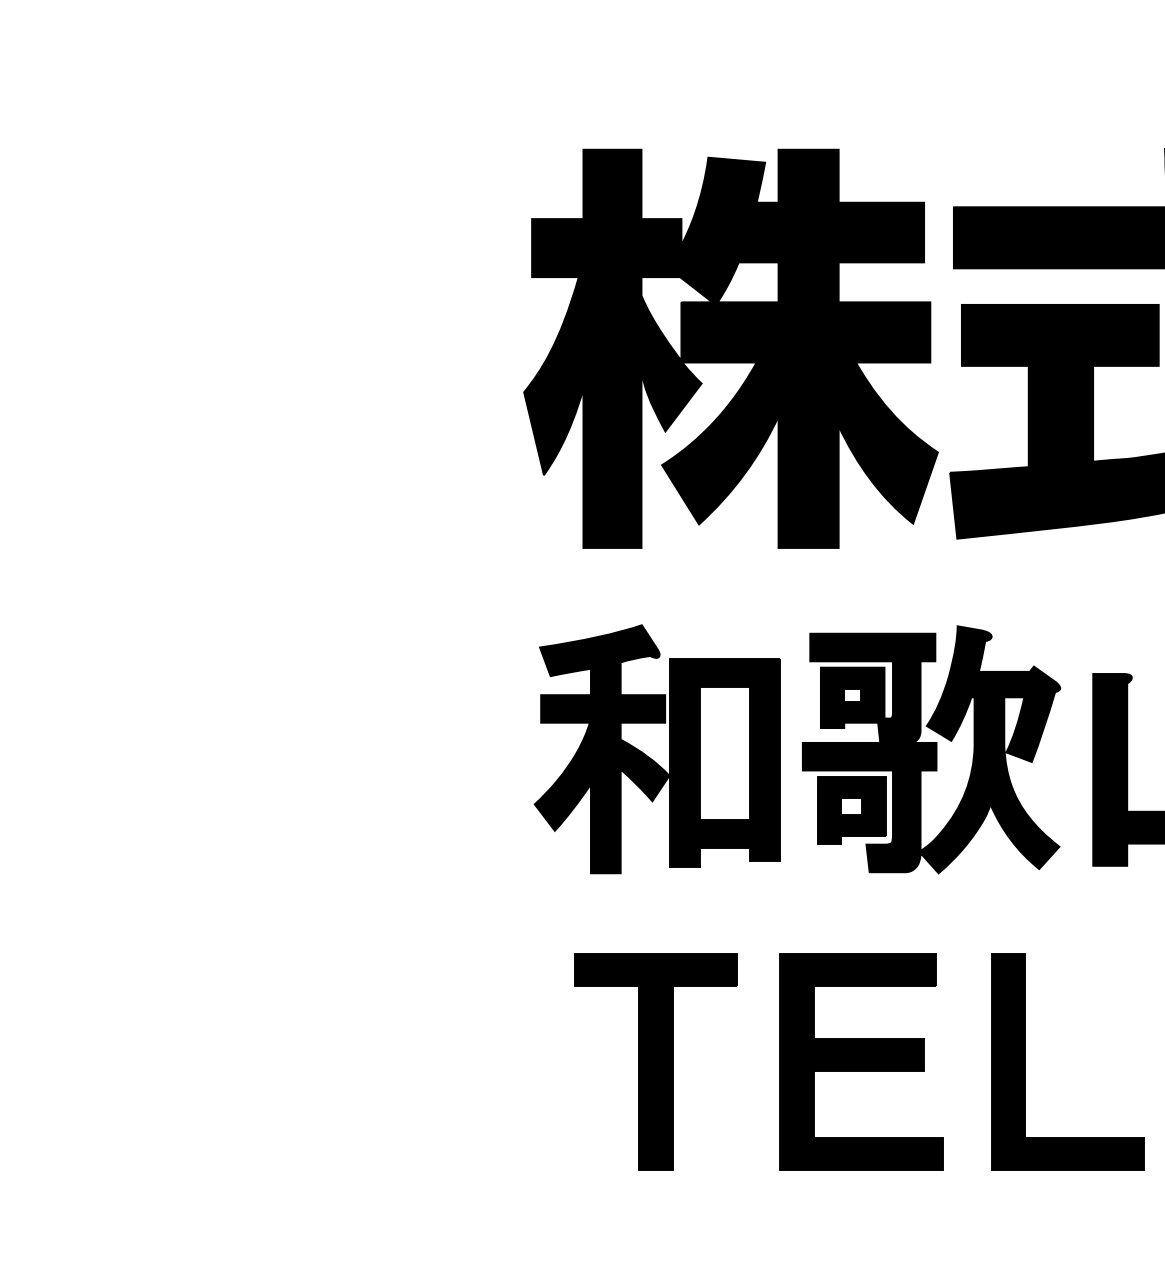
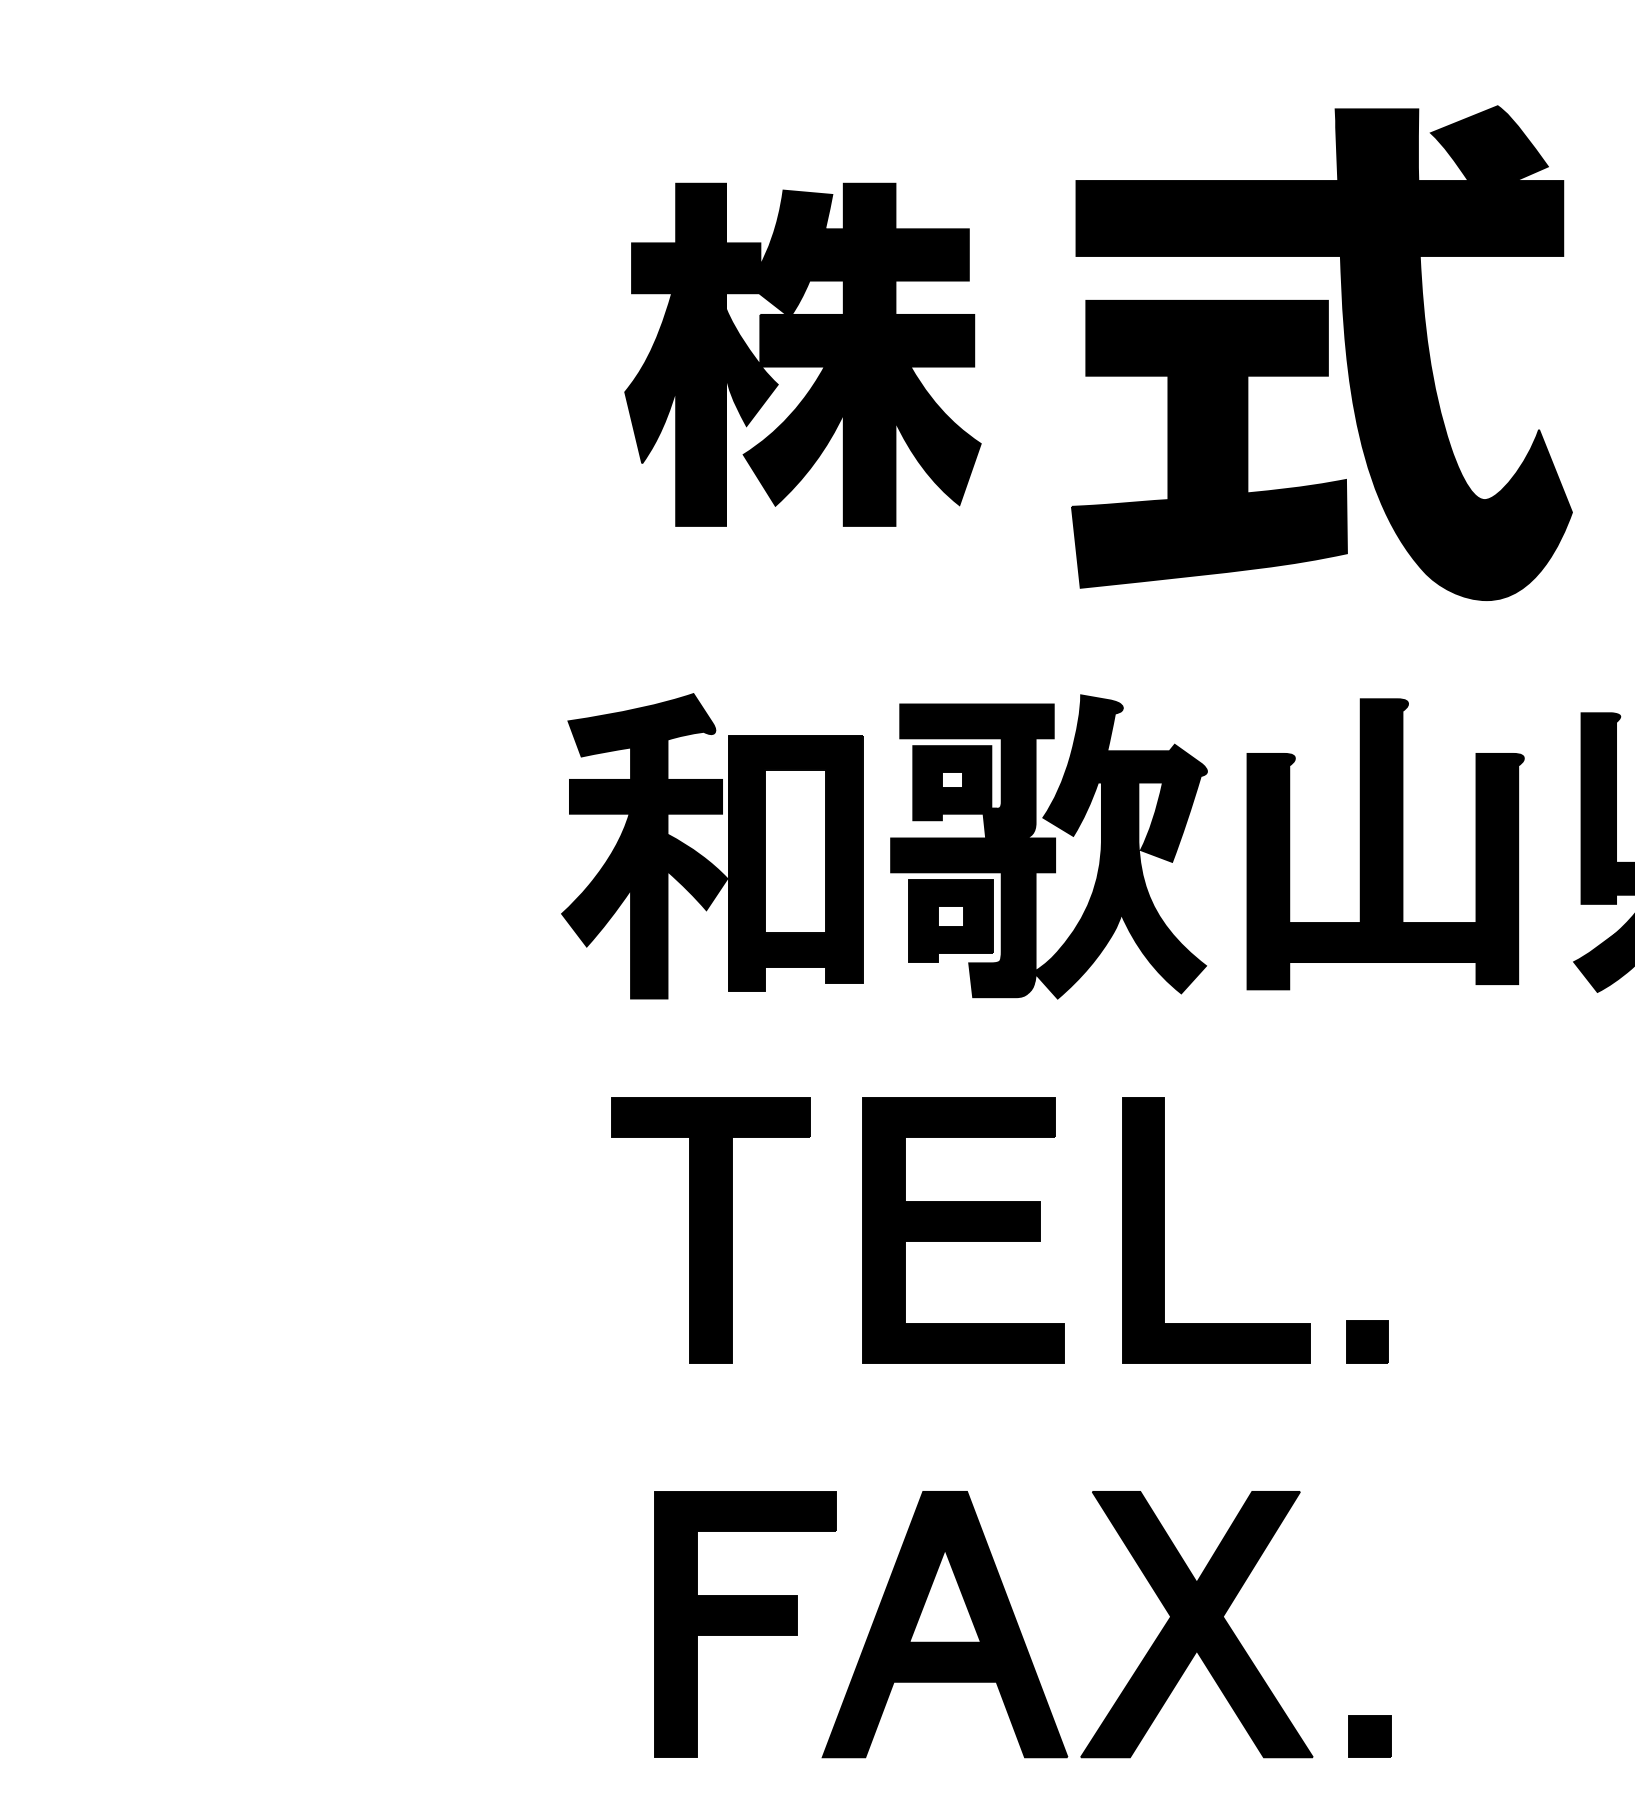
part: (730, 348) -> (802, 354), size x0.7

